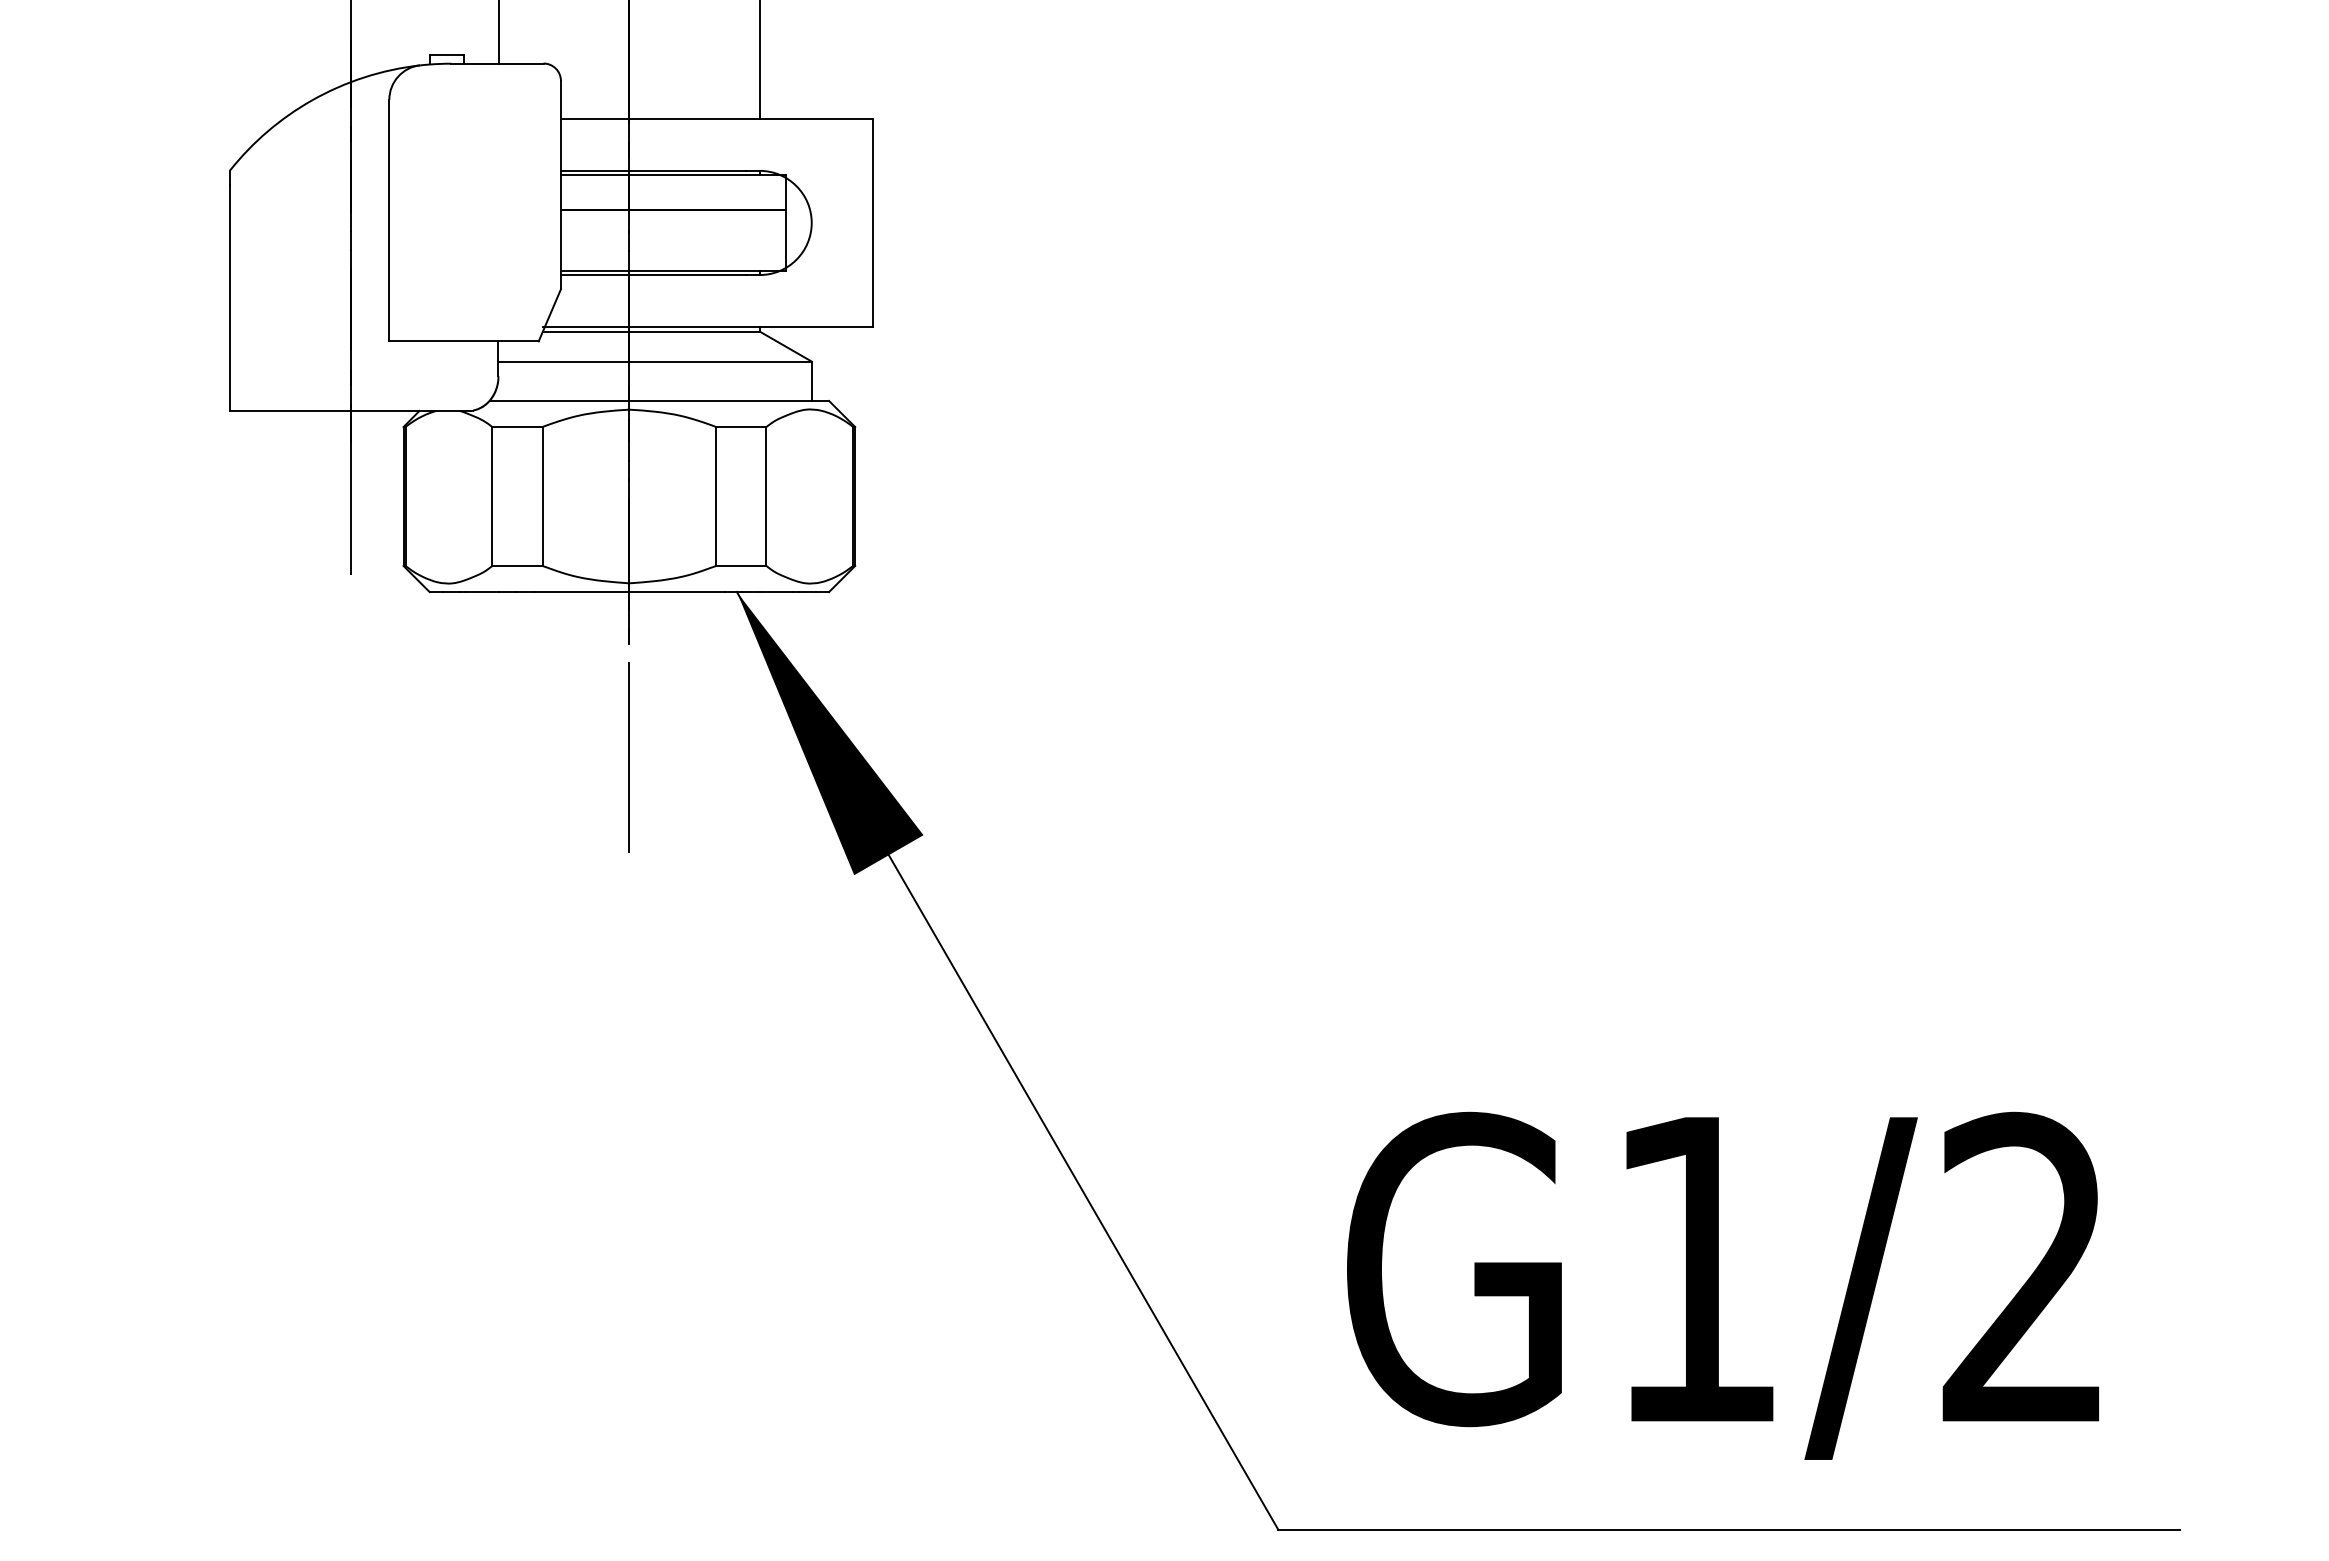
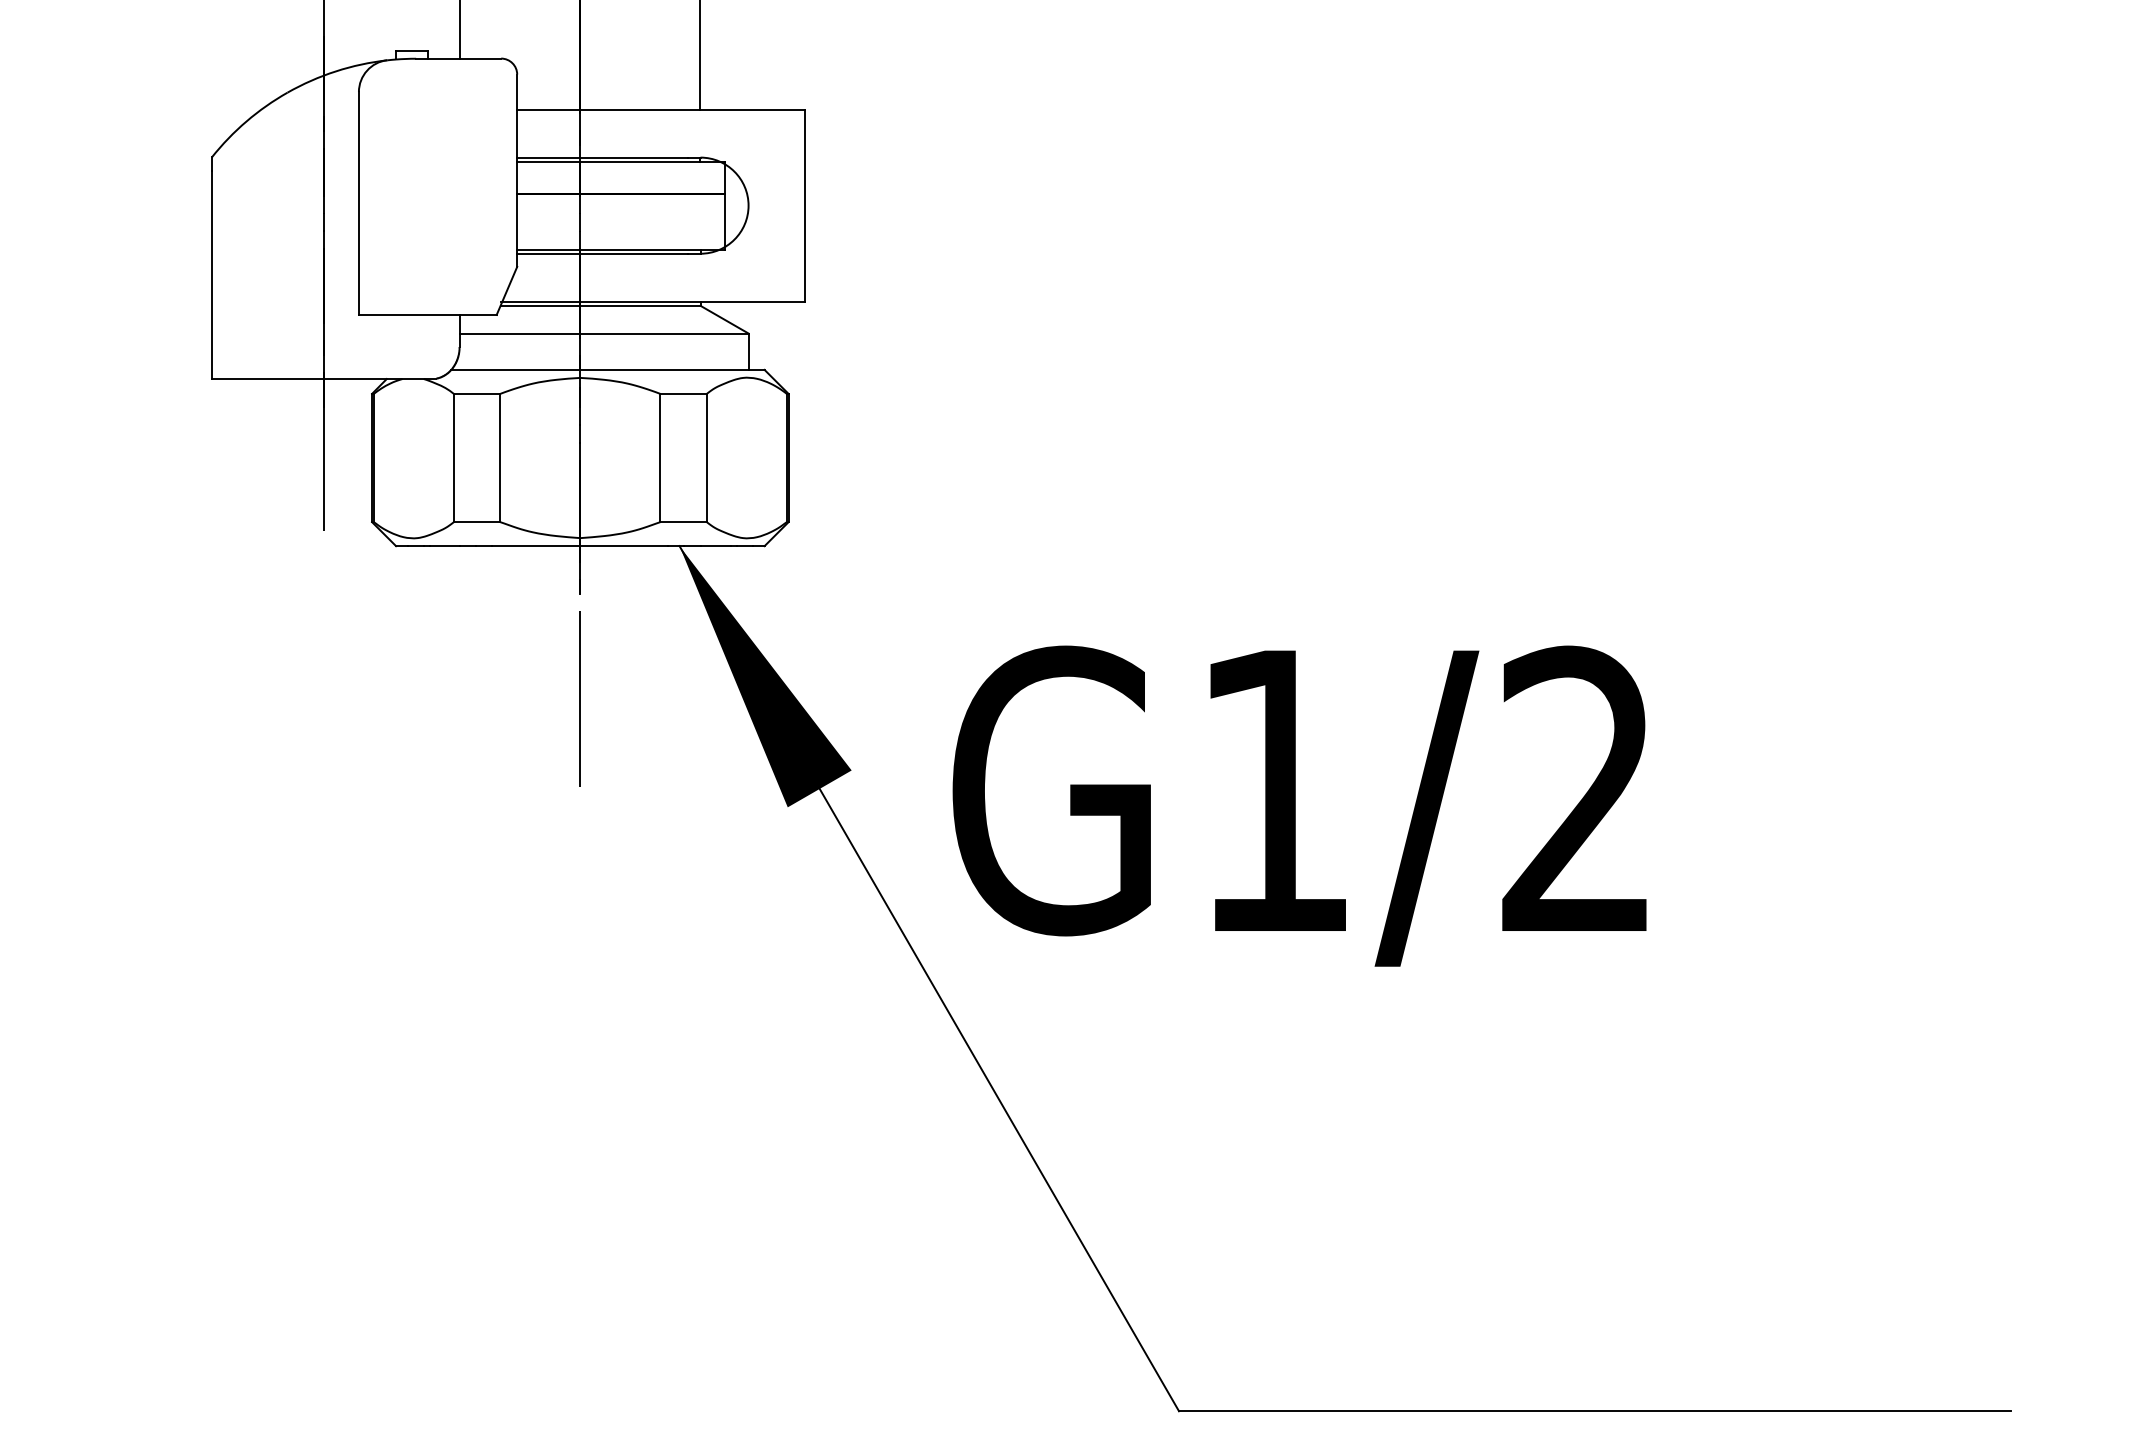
text: (1722, 1285) -> (1299, 805), moved

